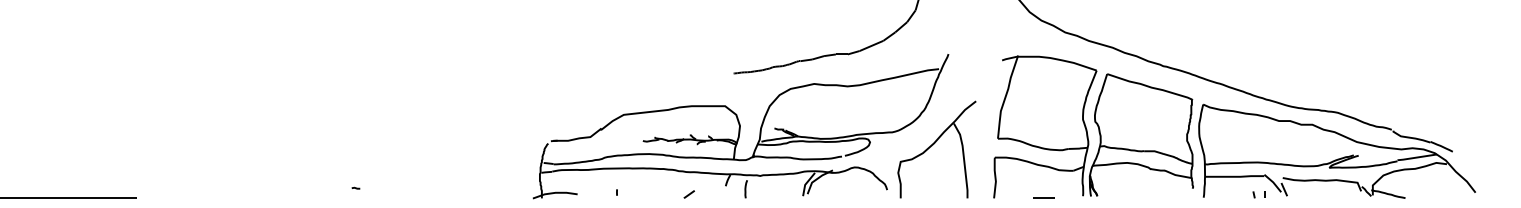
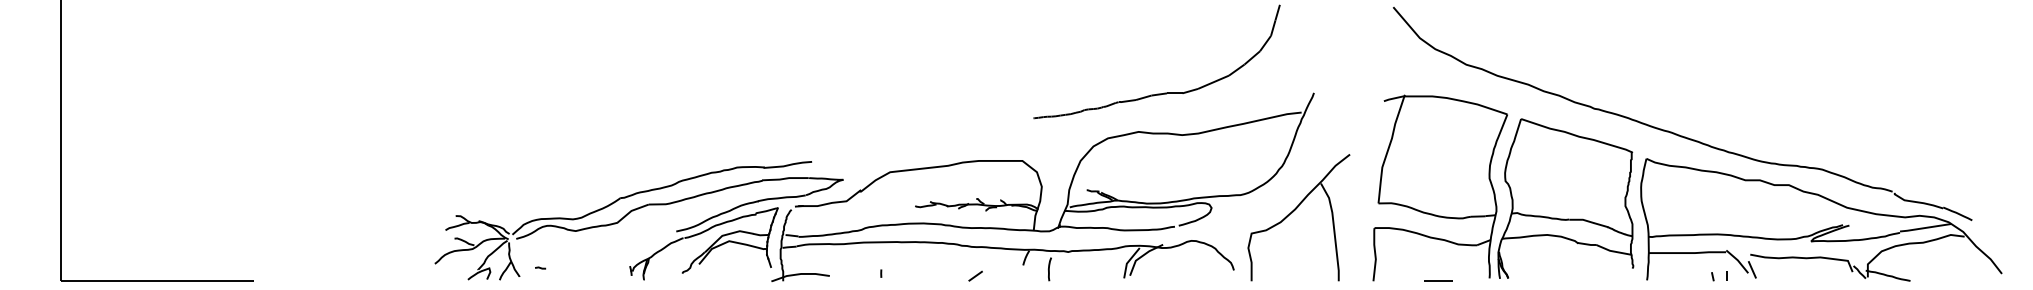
part: (427, 144) -> (633, 211), added

